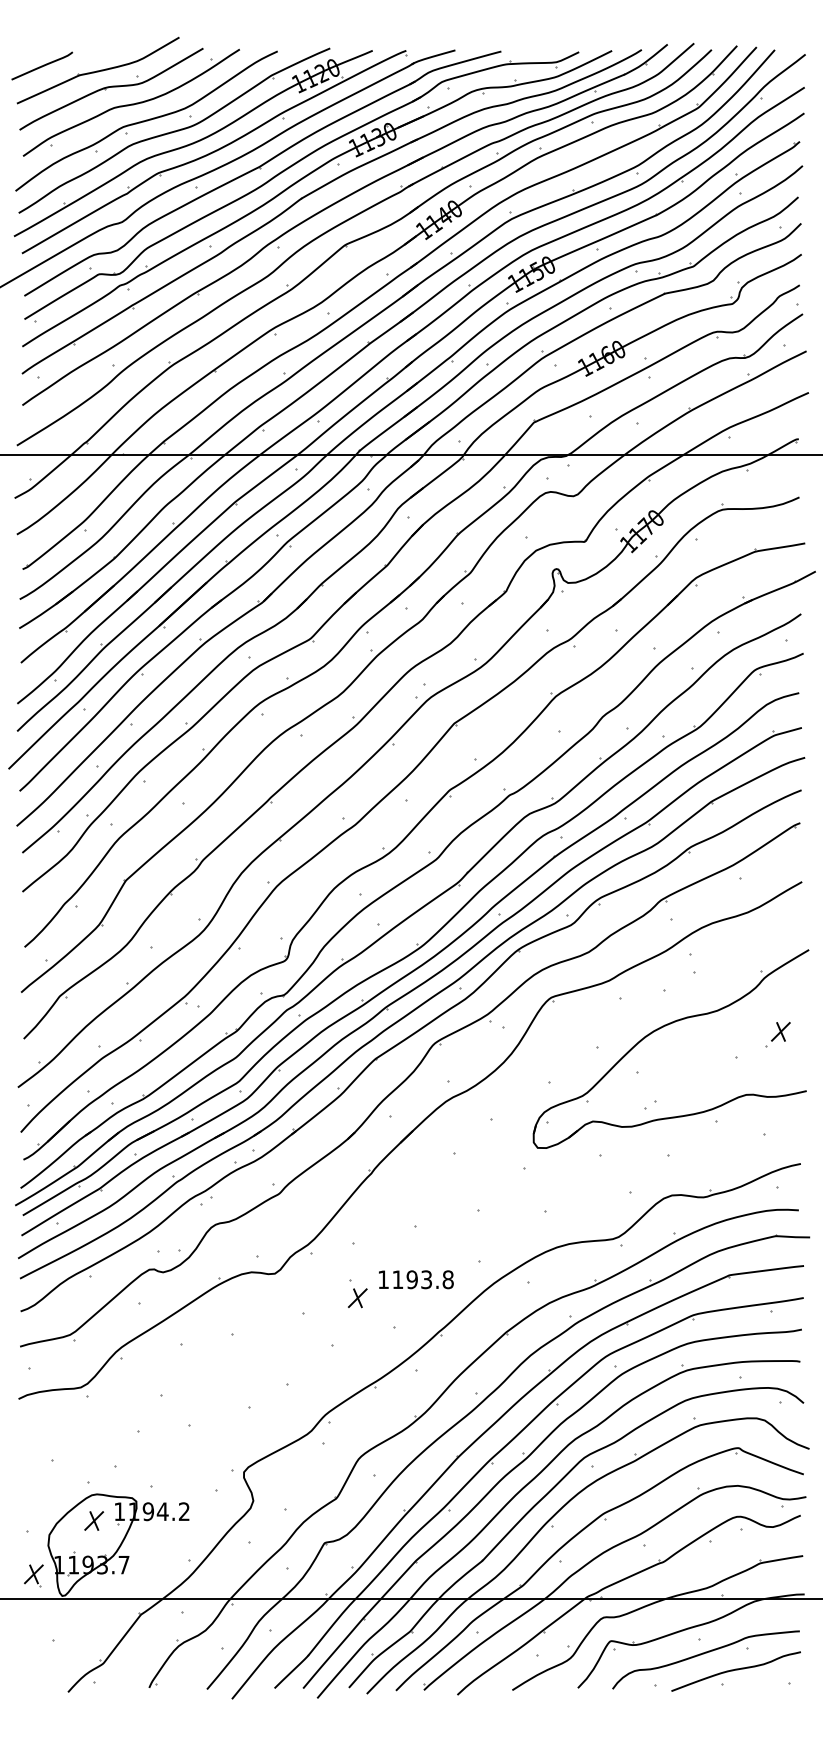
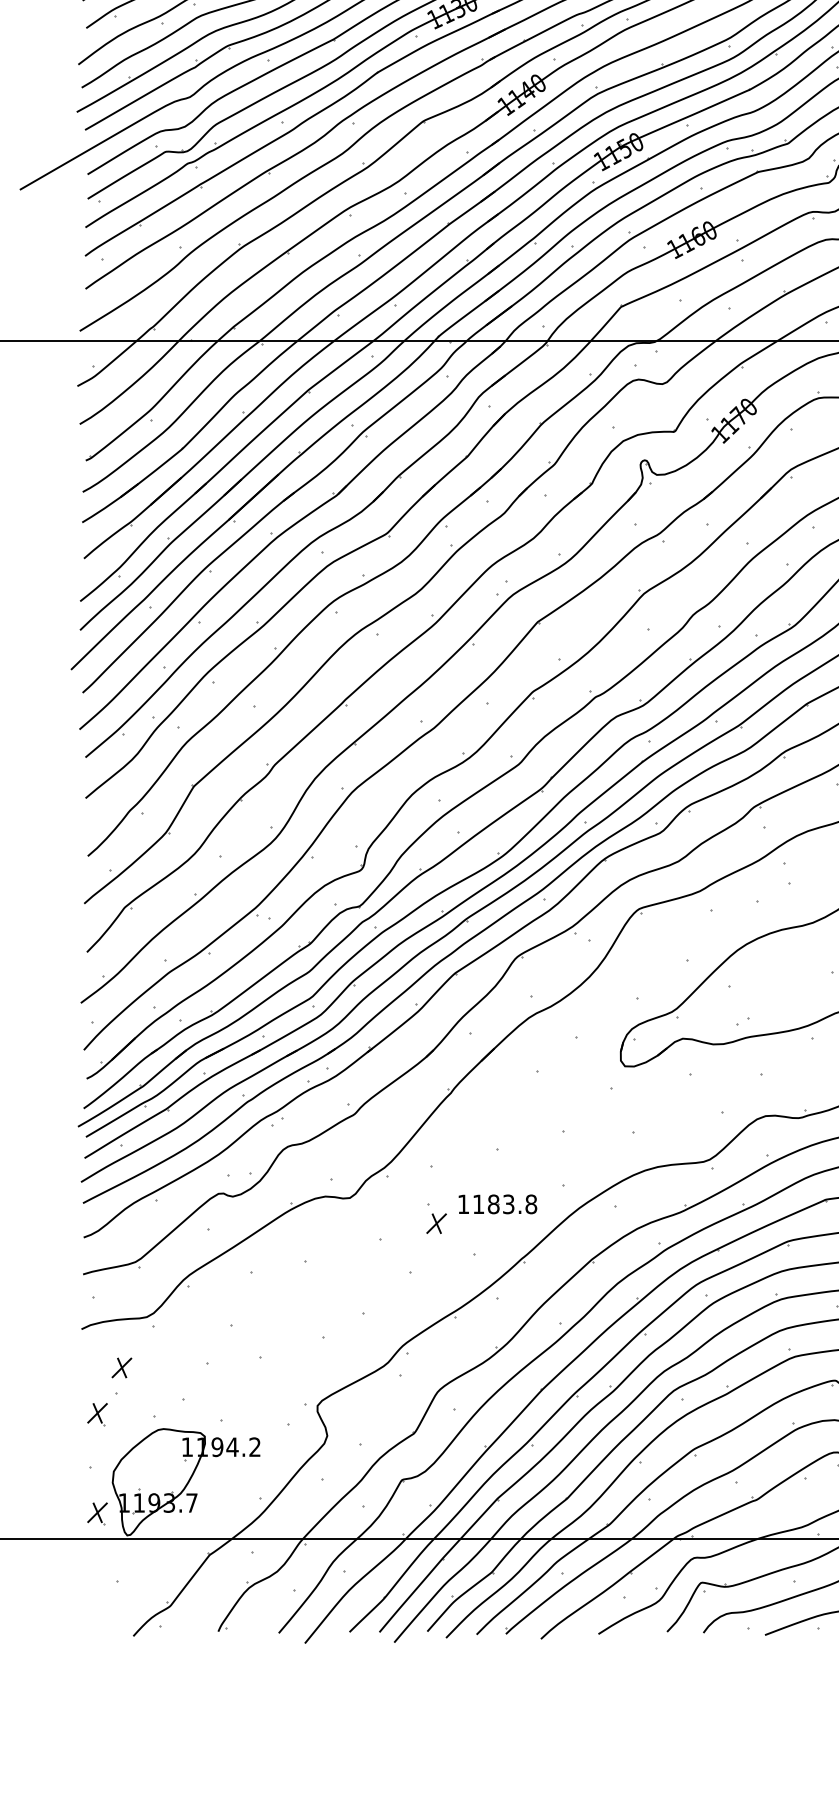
text: (411, 1279) -> (492, 1204), 1193.8 -> 1183.8
part: (33, 1480) -> (97, 1414), added
part: (94, 1520) -> (122, 1367), moved

